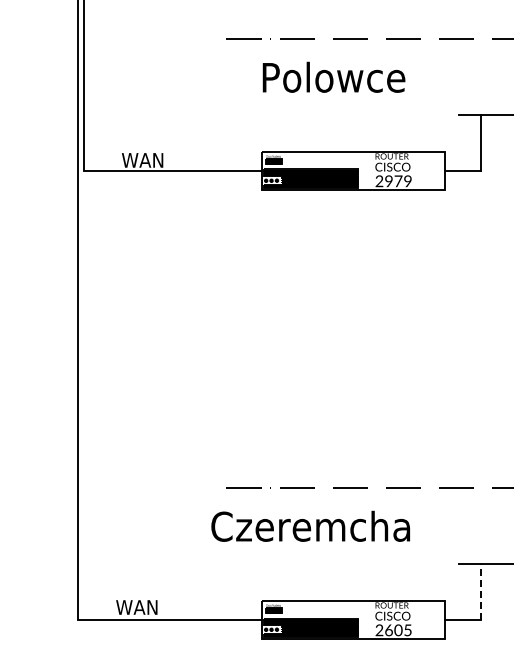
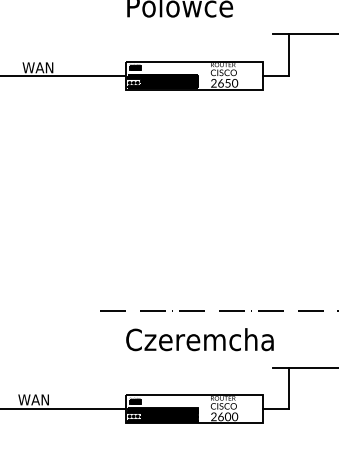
text: (398, 181) -> (228, 83), 2979 -> 2650
text: (310, 525) -> (199, 338), moved
line: (480, 592) -> (288, 388), dashed -> solid
text: (407, 630) -> (234, 416), 2605 -> 2600

